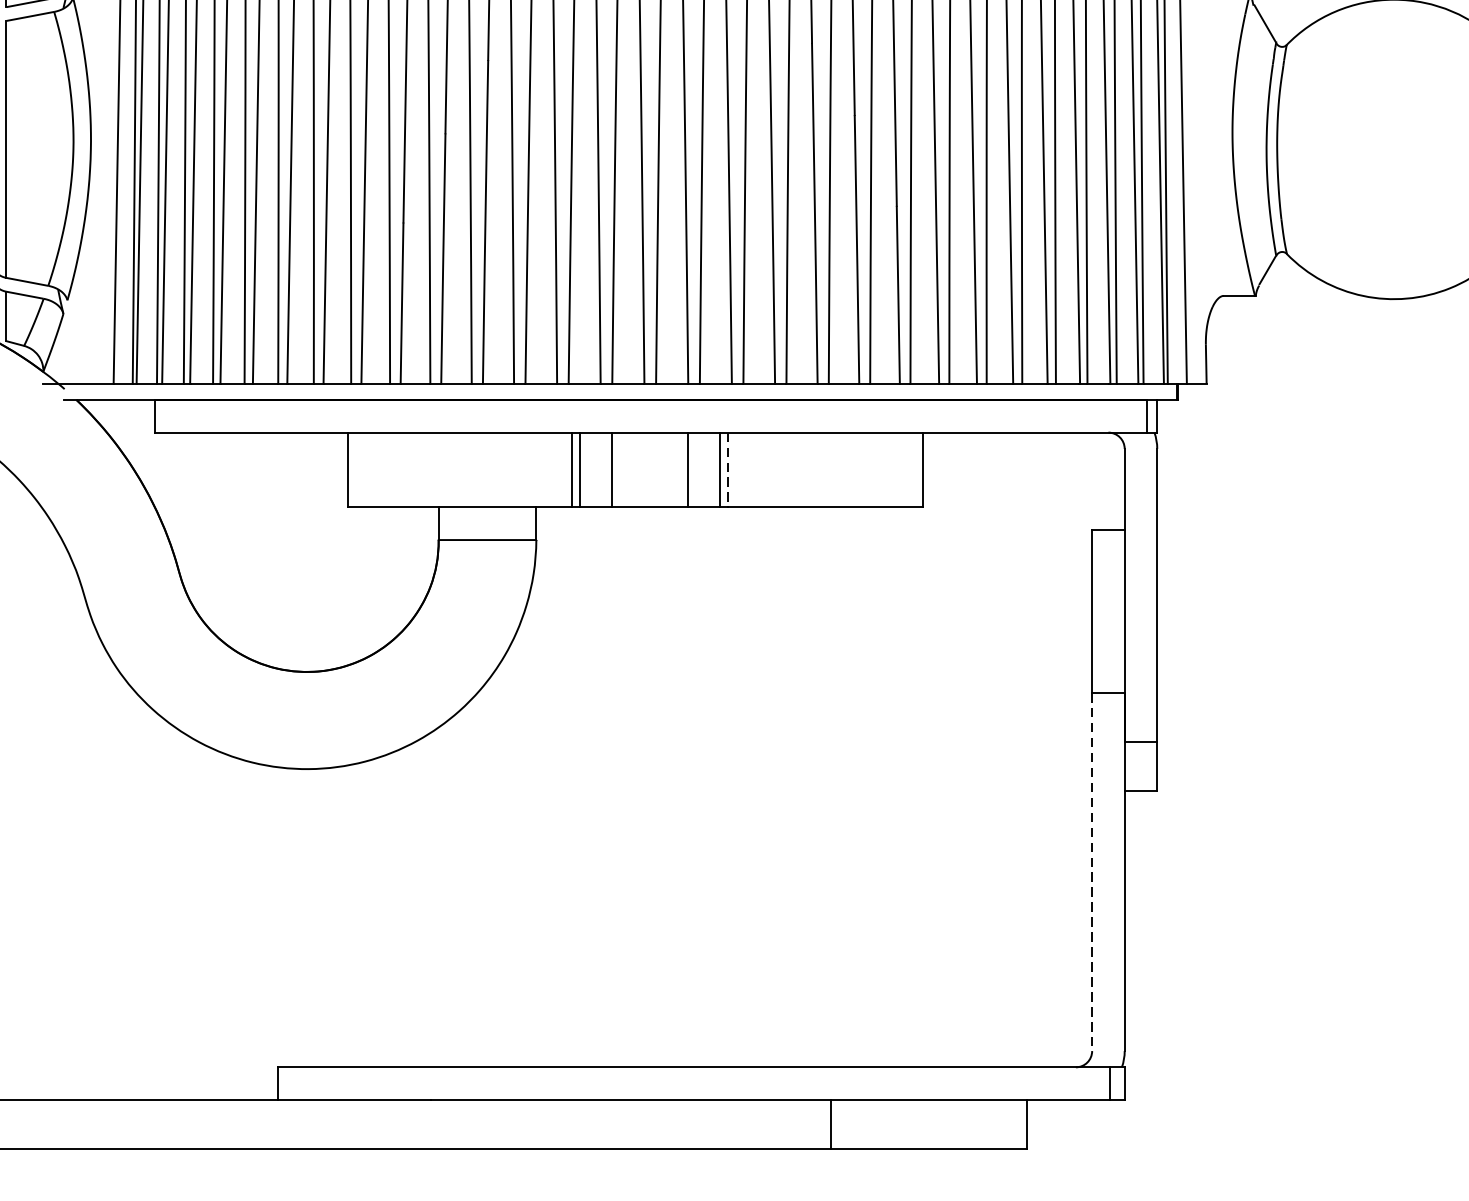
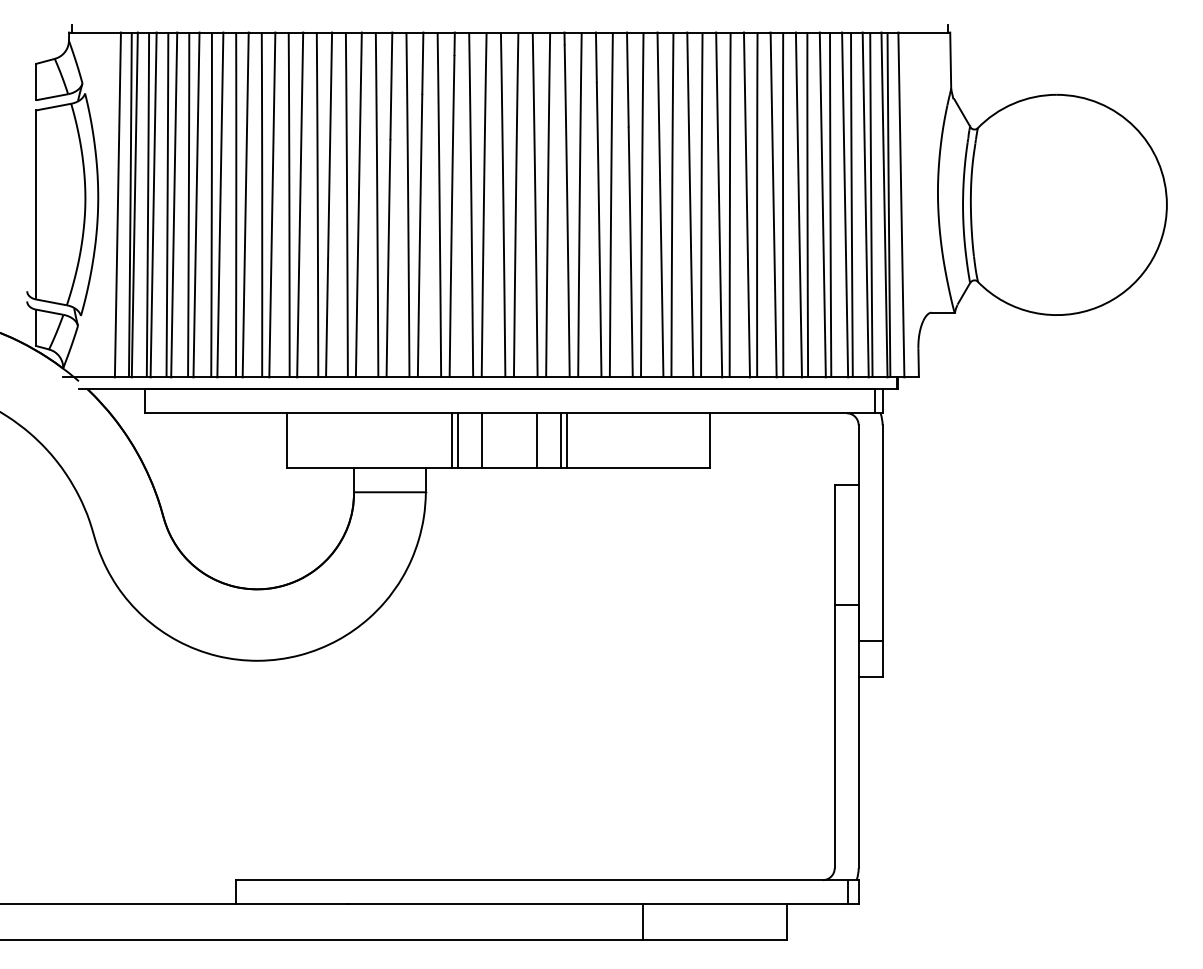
line: (727, 469) -> (566, 440), dashed -> solid
line: (1091, 872) -> (834, 736), dashed -> solid

